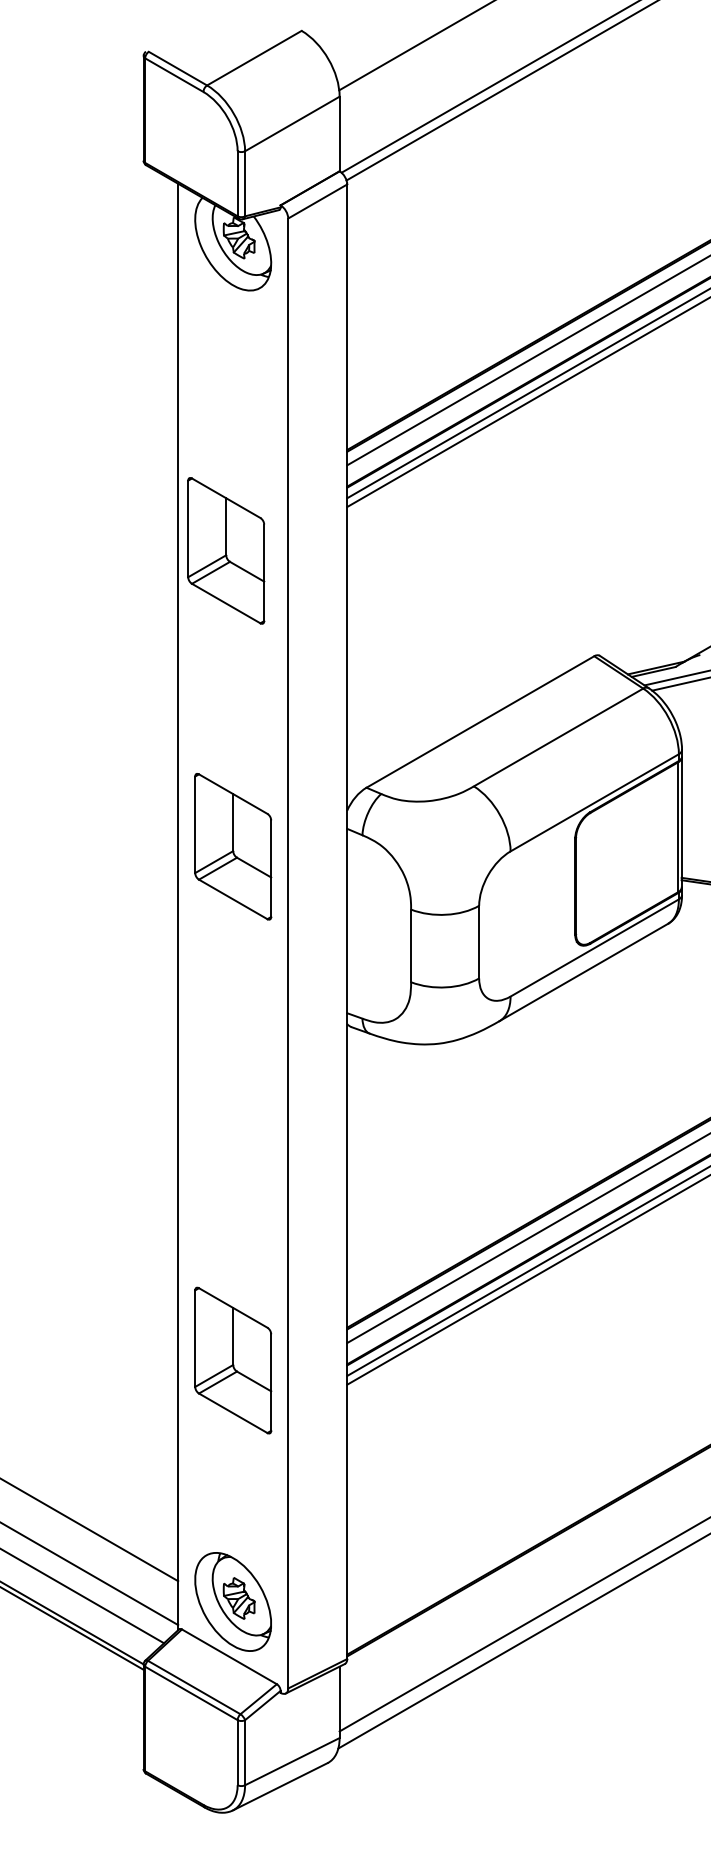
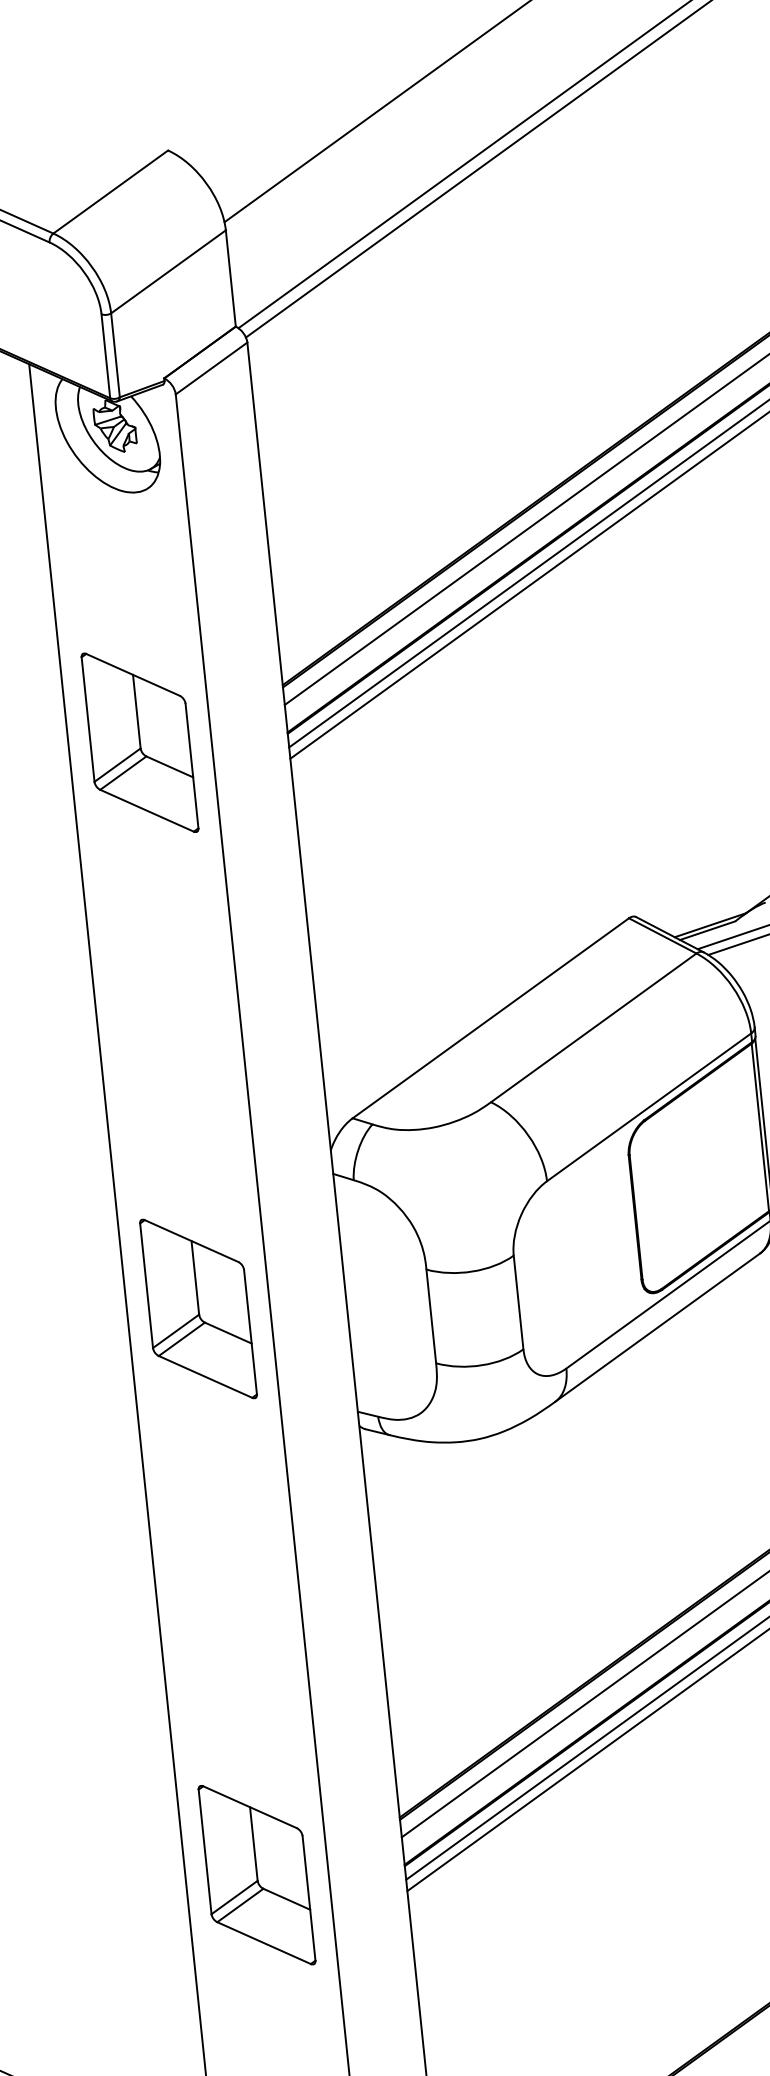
part: (226, 550) -> (140, 742), moved
part: (233, 846) -> (198, 1308), moved

